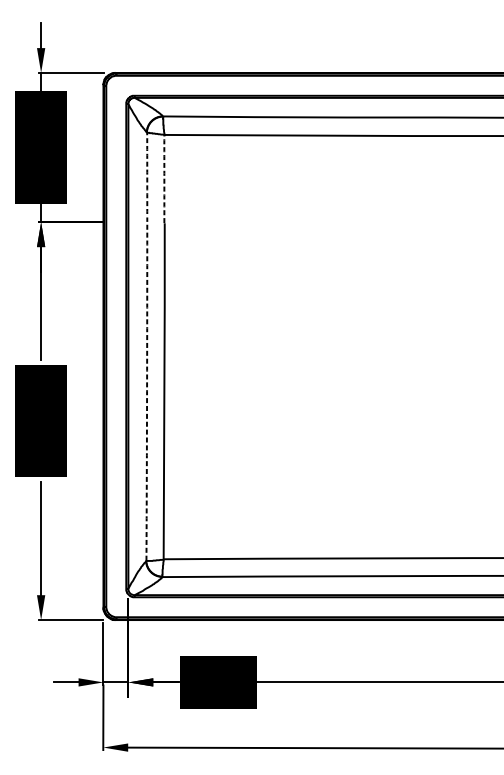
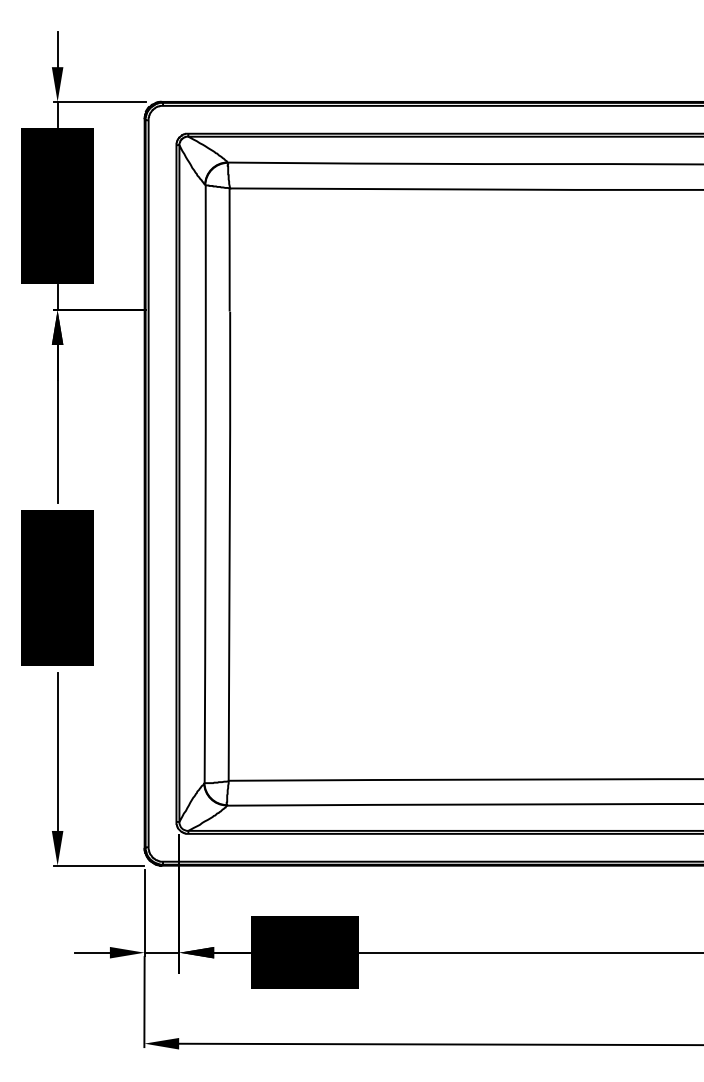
arc: (164, 178) -> (229, 249), dashed -> solid
line: (147, 344) -> (205, 481), dashed -> solid

